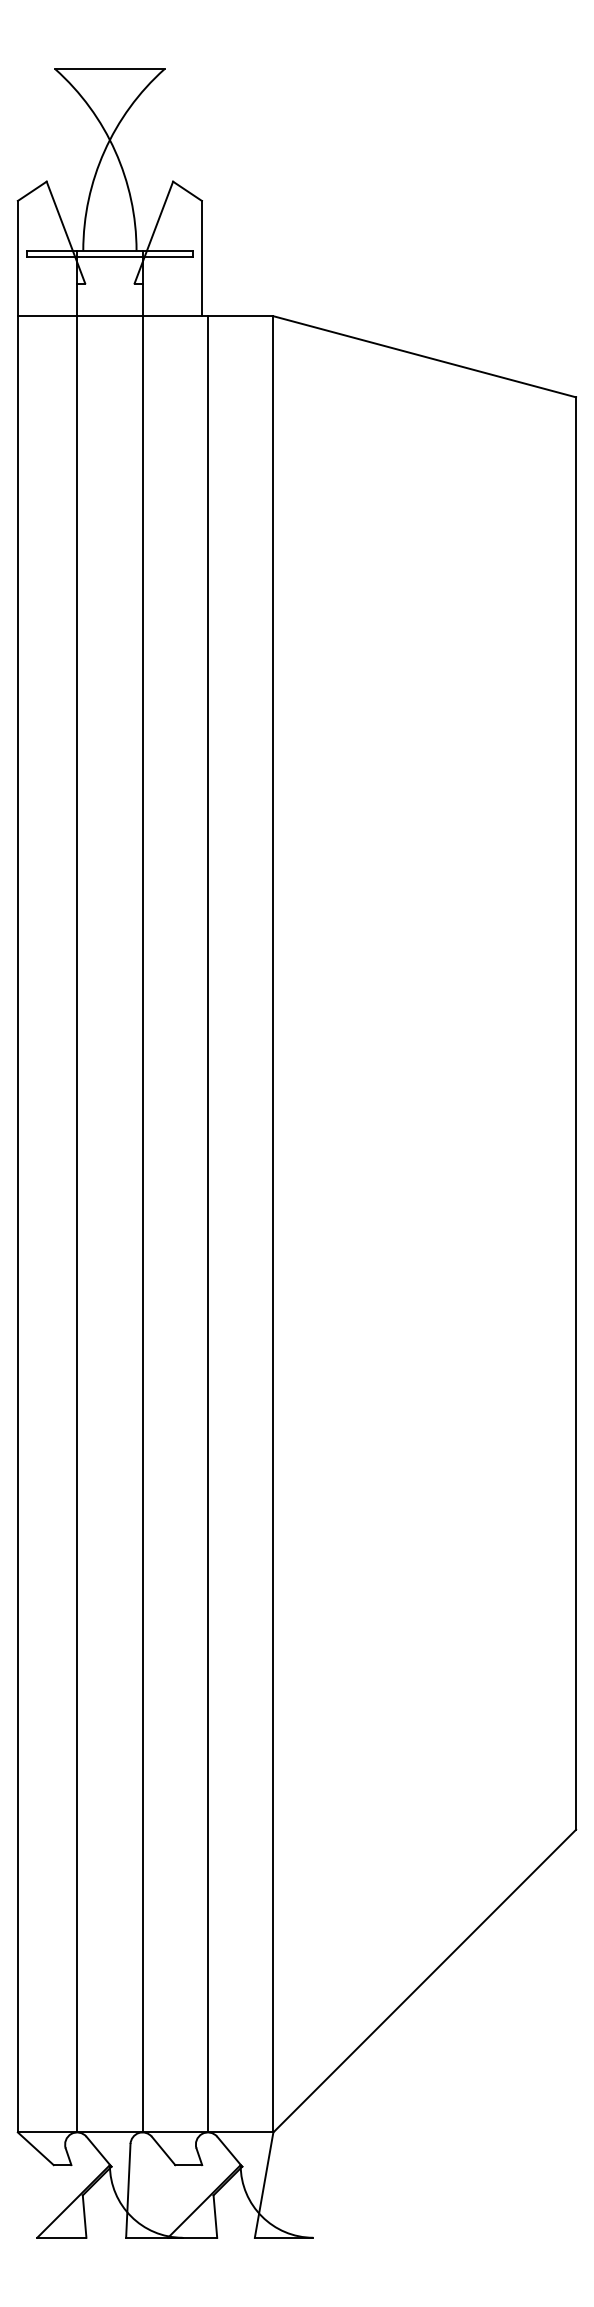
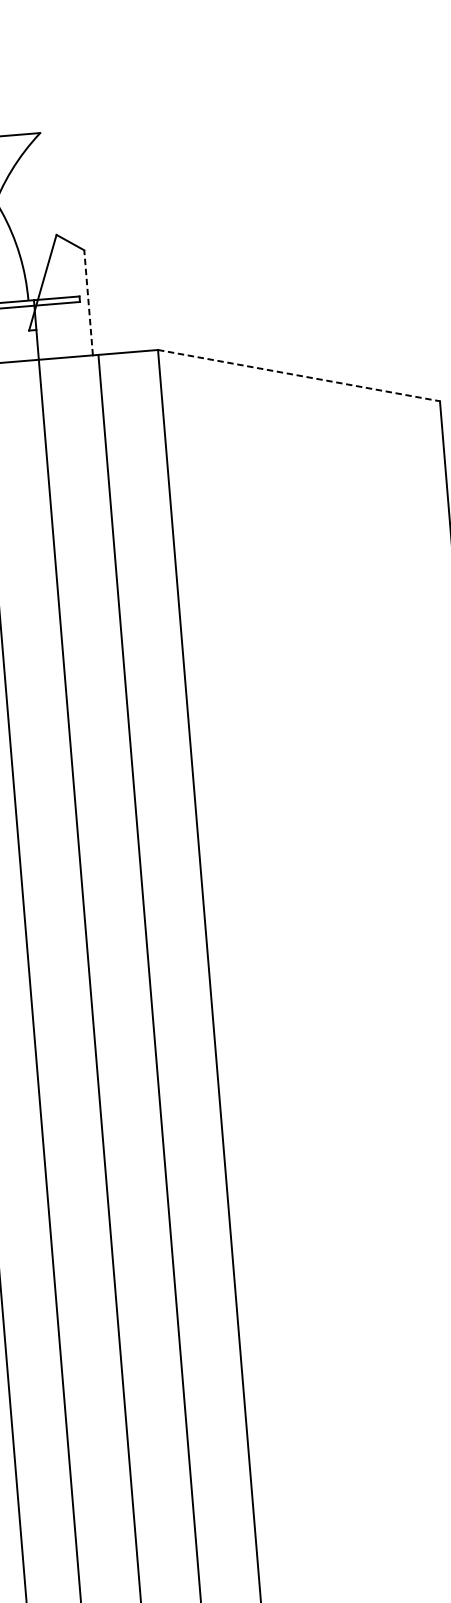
line: (201, 258) -> (88, 302), solid -> dashed
line: (424, 356) -> (298, 375), solid -> dashed

